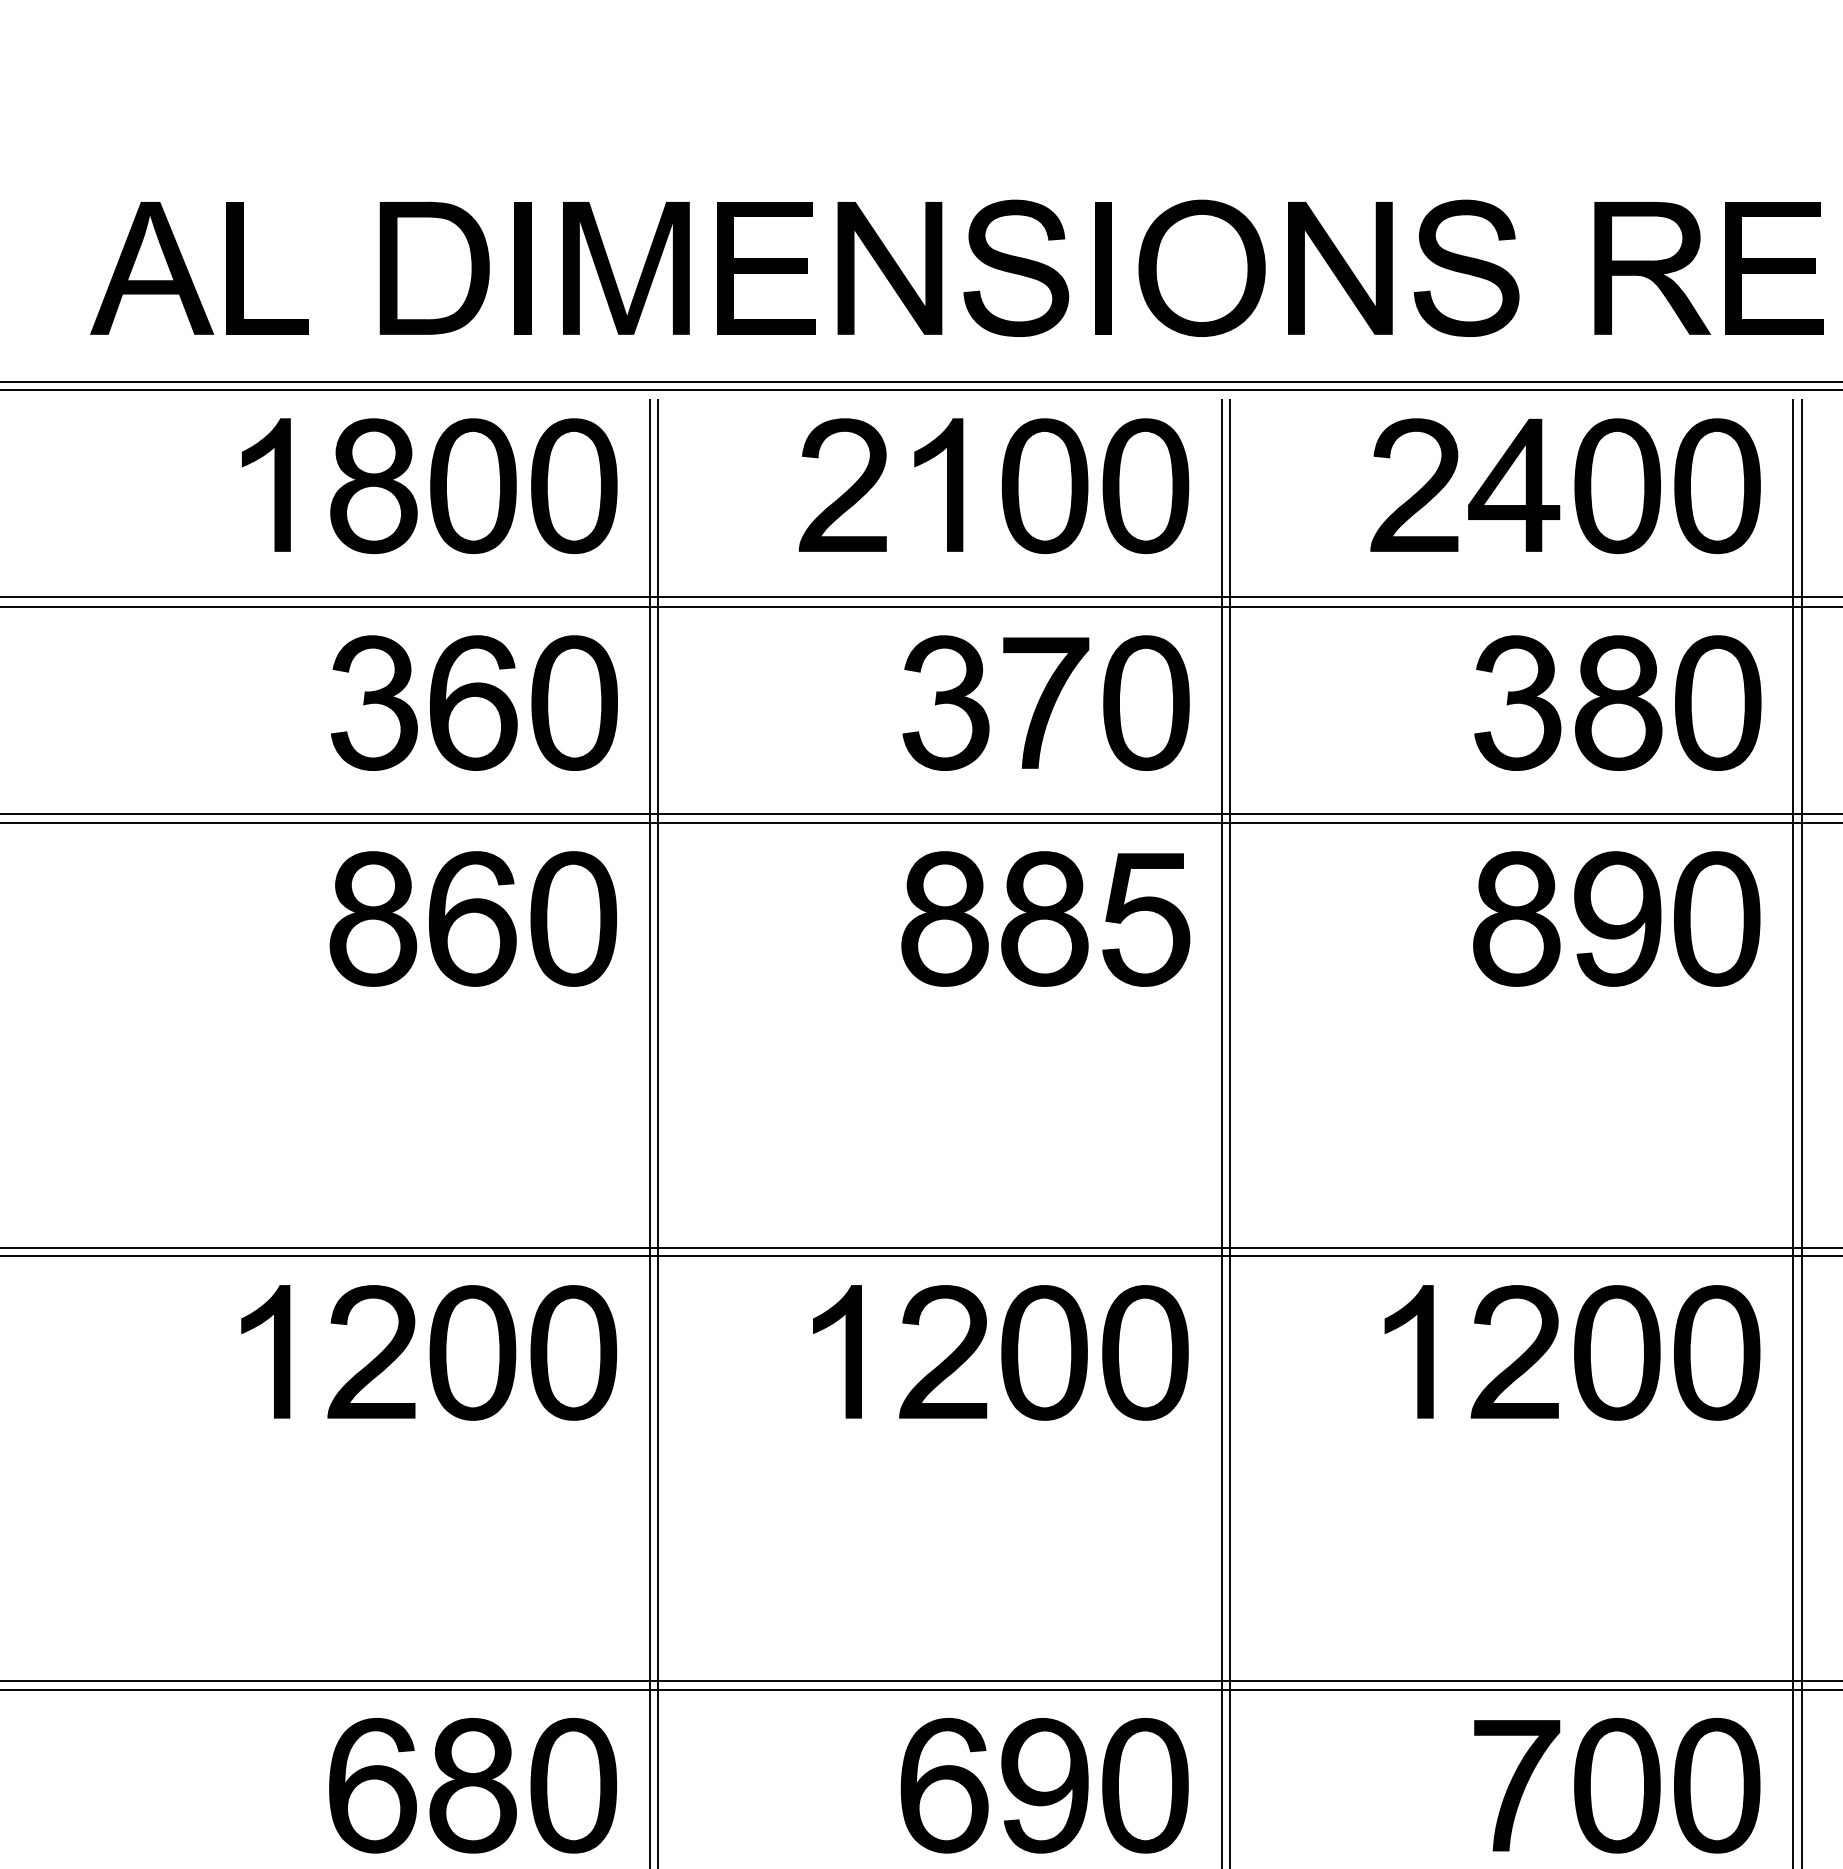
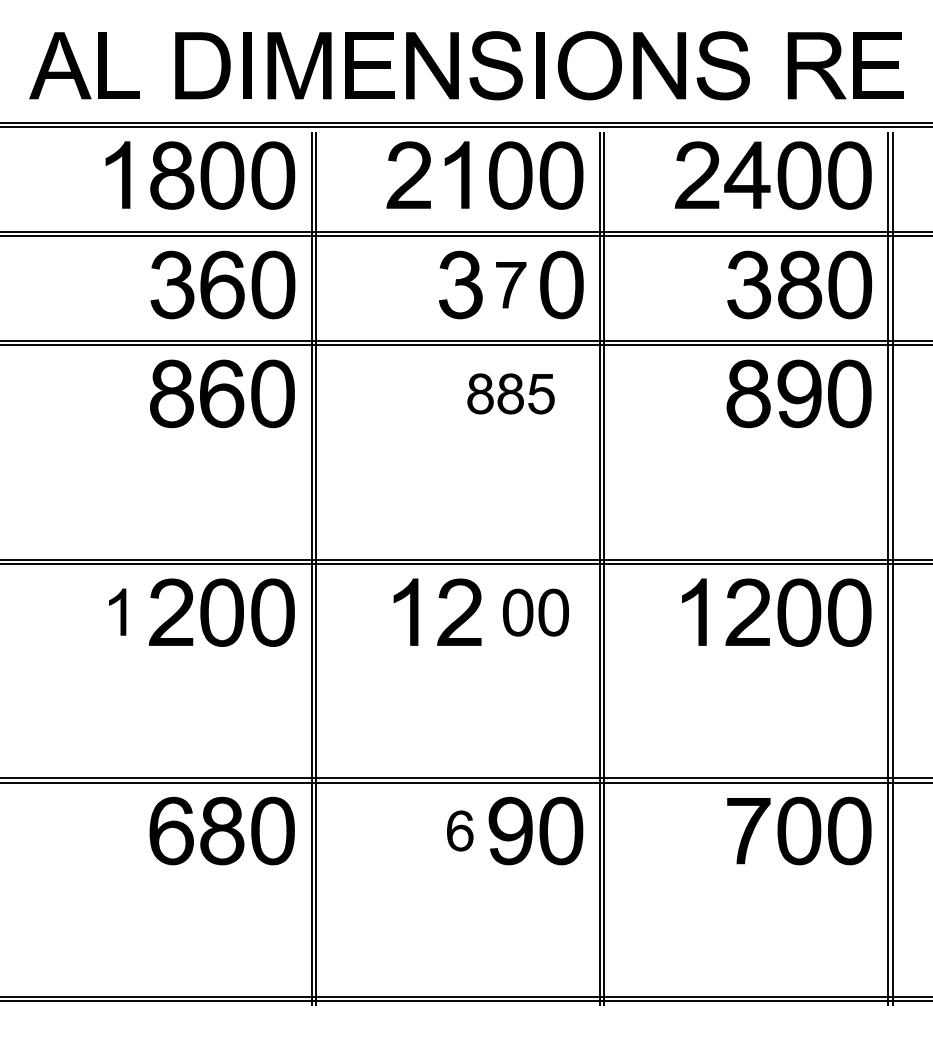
part: (1044, 704) -> (510, 285), size x0.7
part: (1044, 918) -> (510, 393), size x0.6
part: (265, 1350) -> (117, 611), size x0.7
part: (1094, 1352) -> (535, 612), size x0.7
part: (945, 1784) -> (460, 830), size x0.6

